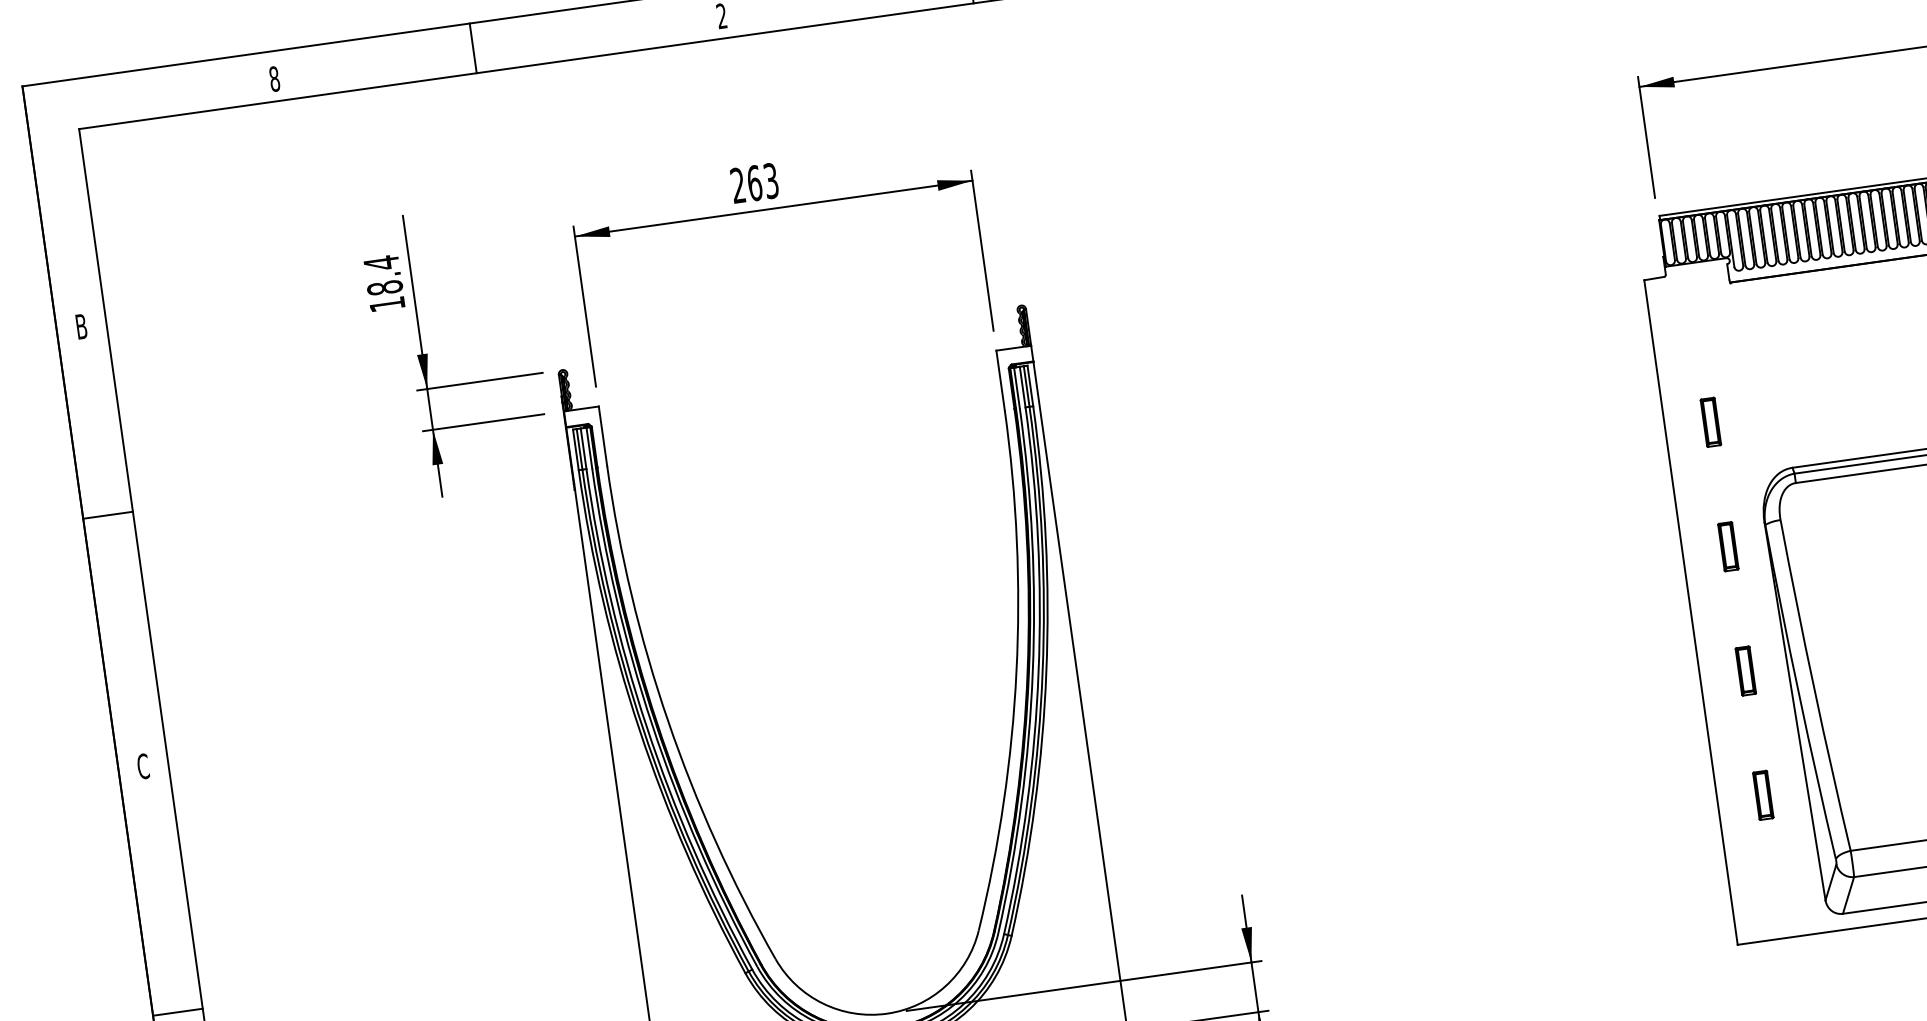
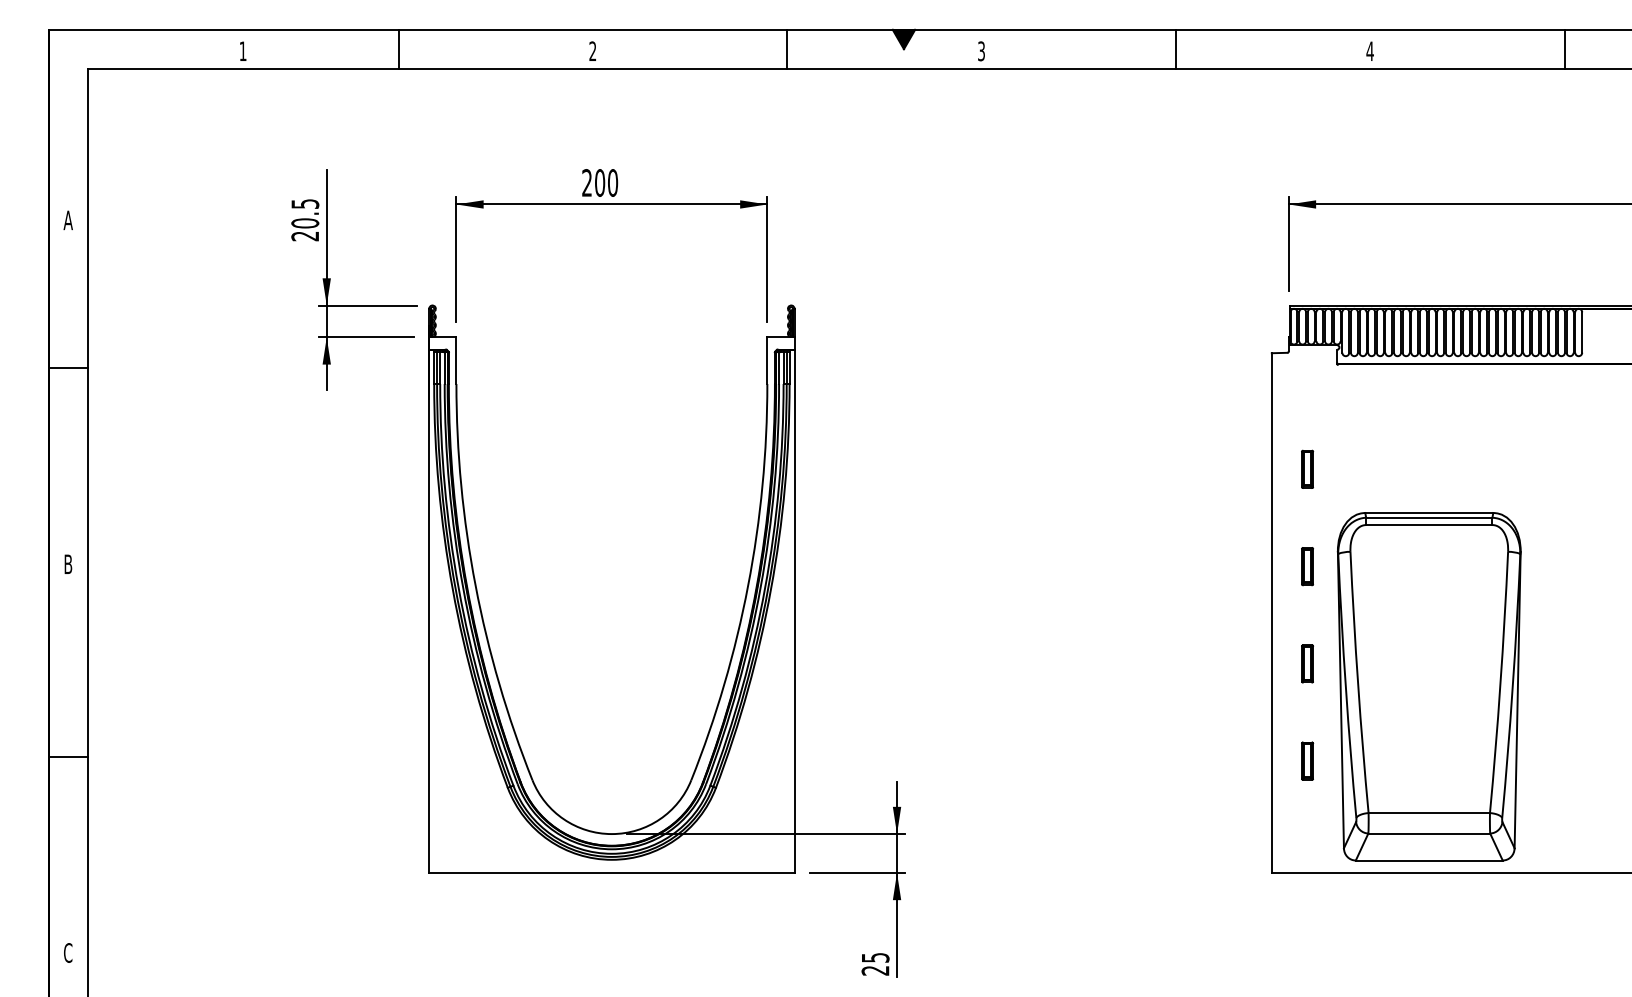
text: (273, 79) -> (242, 51), 8 -> 1
text: (762, 181) -> (606, 182), 263 -> 200
text: (384, 282) -> (305, 219), 18.4 -> 20.5
text: (80, 326) -> (67, 220), B -> A
text: (143, 766) -> (68, 564), C -> B

